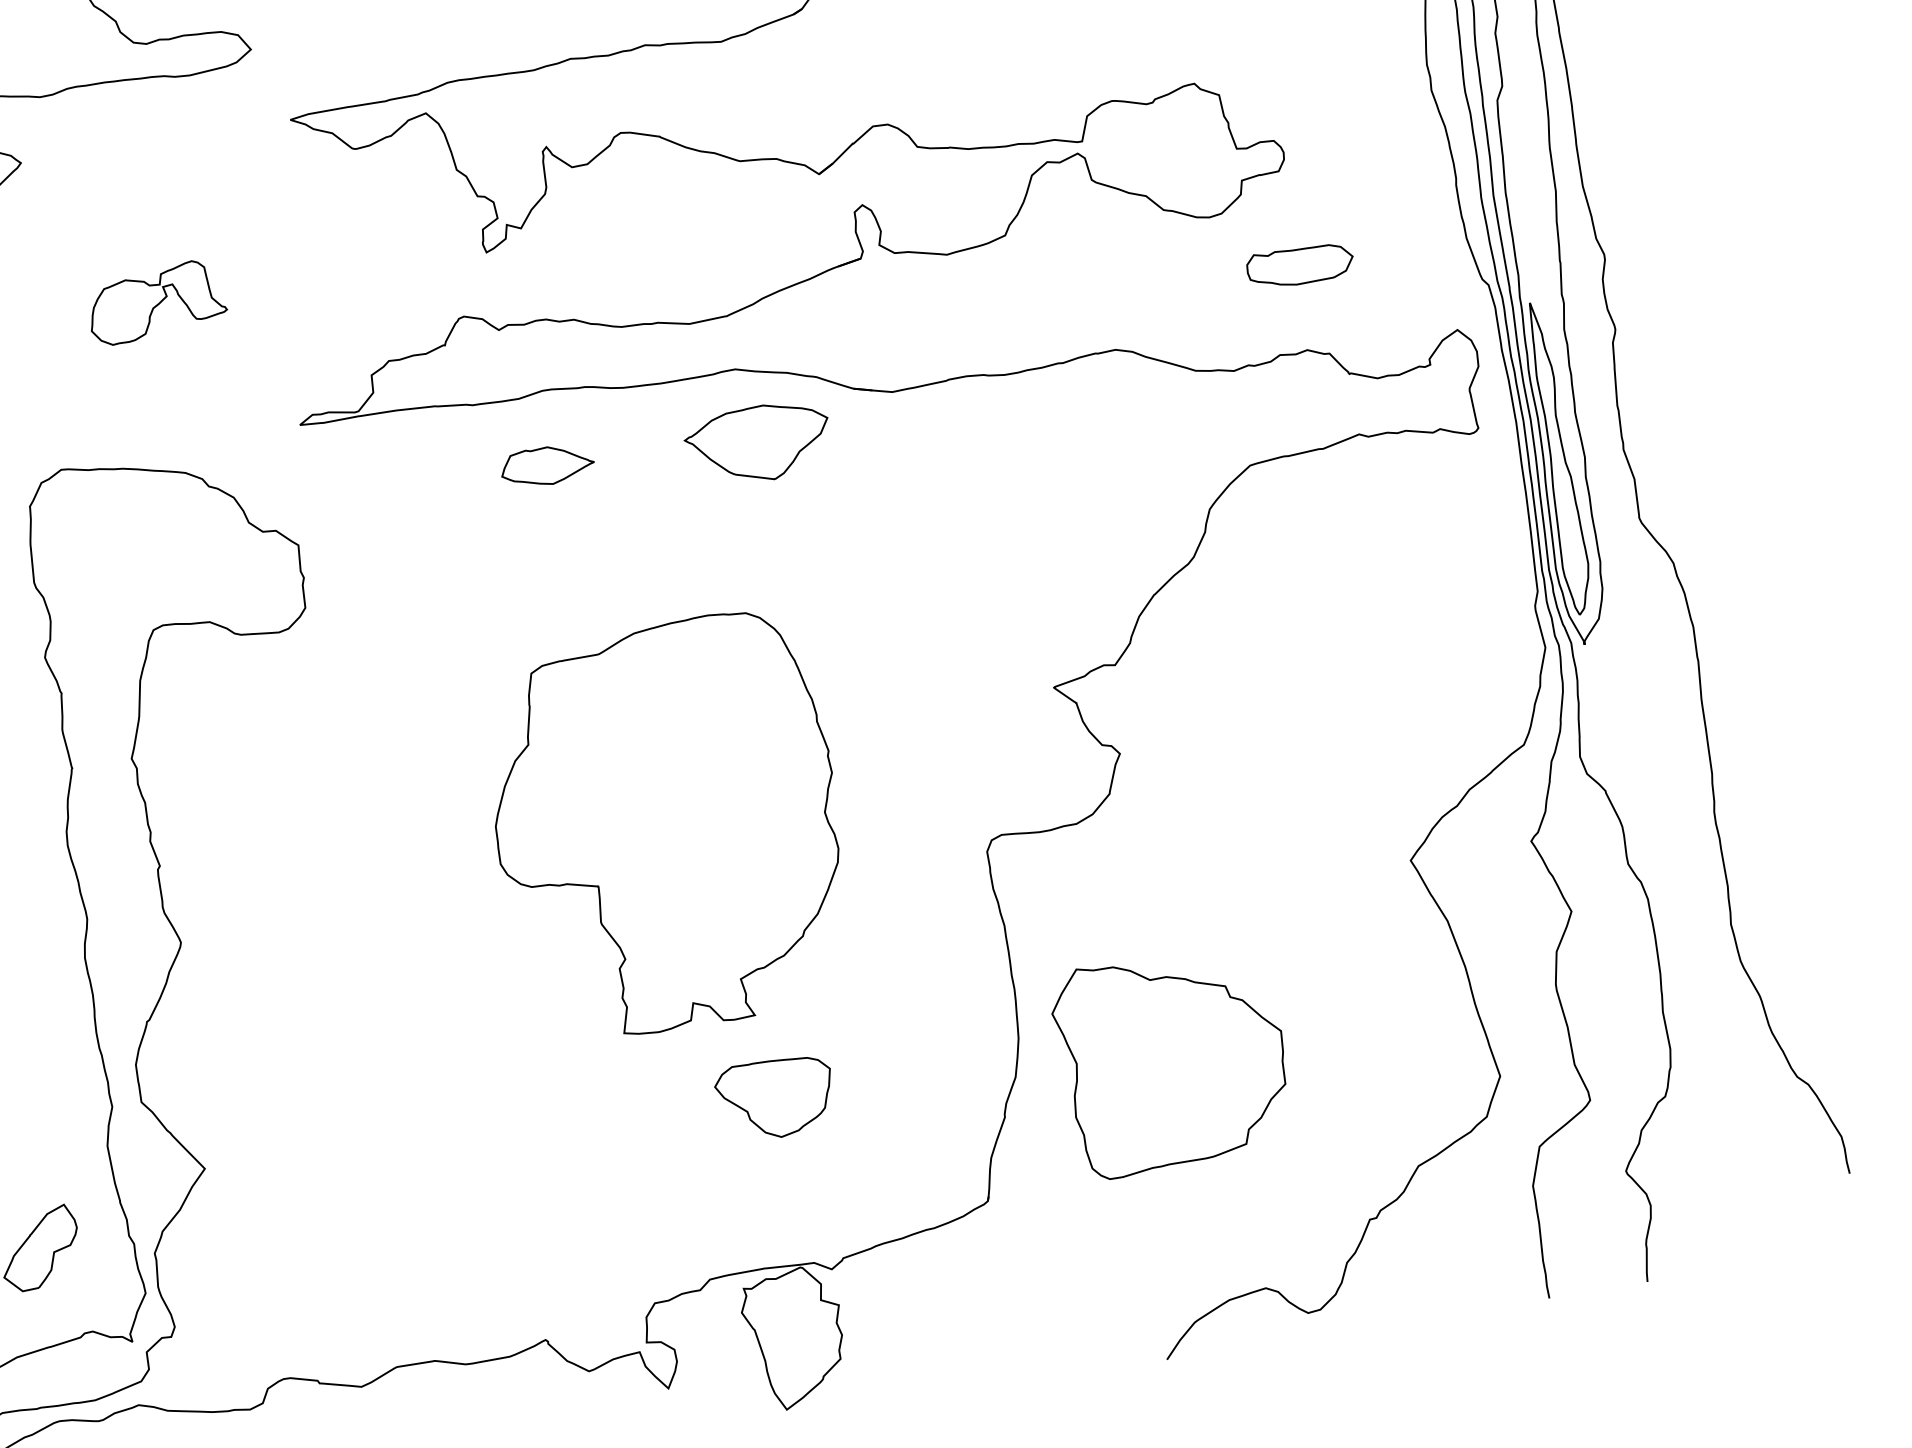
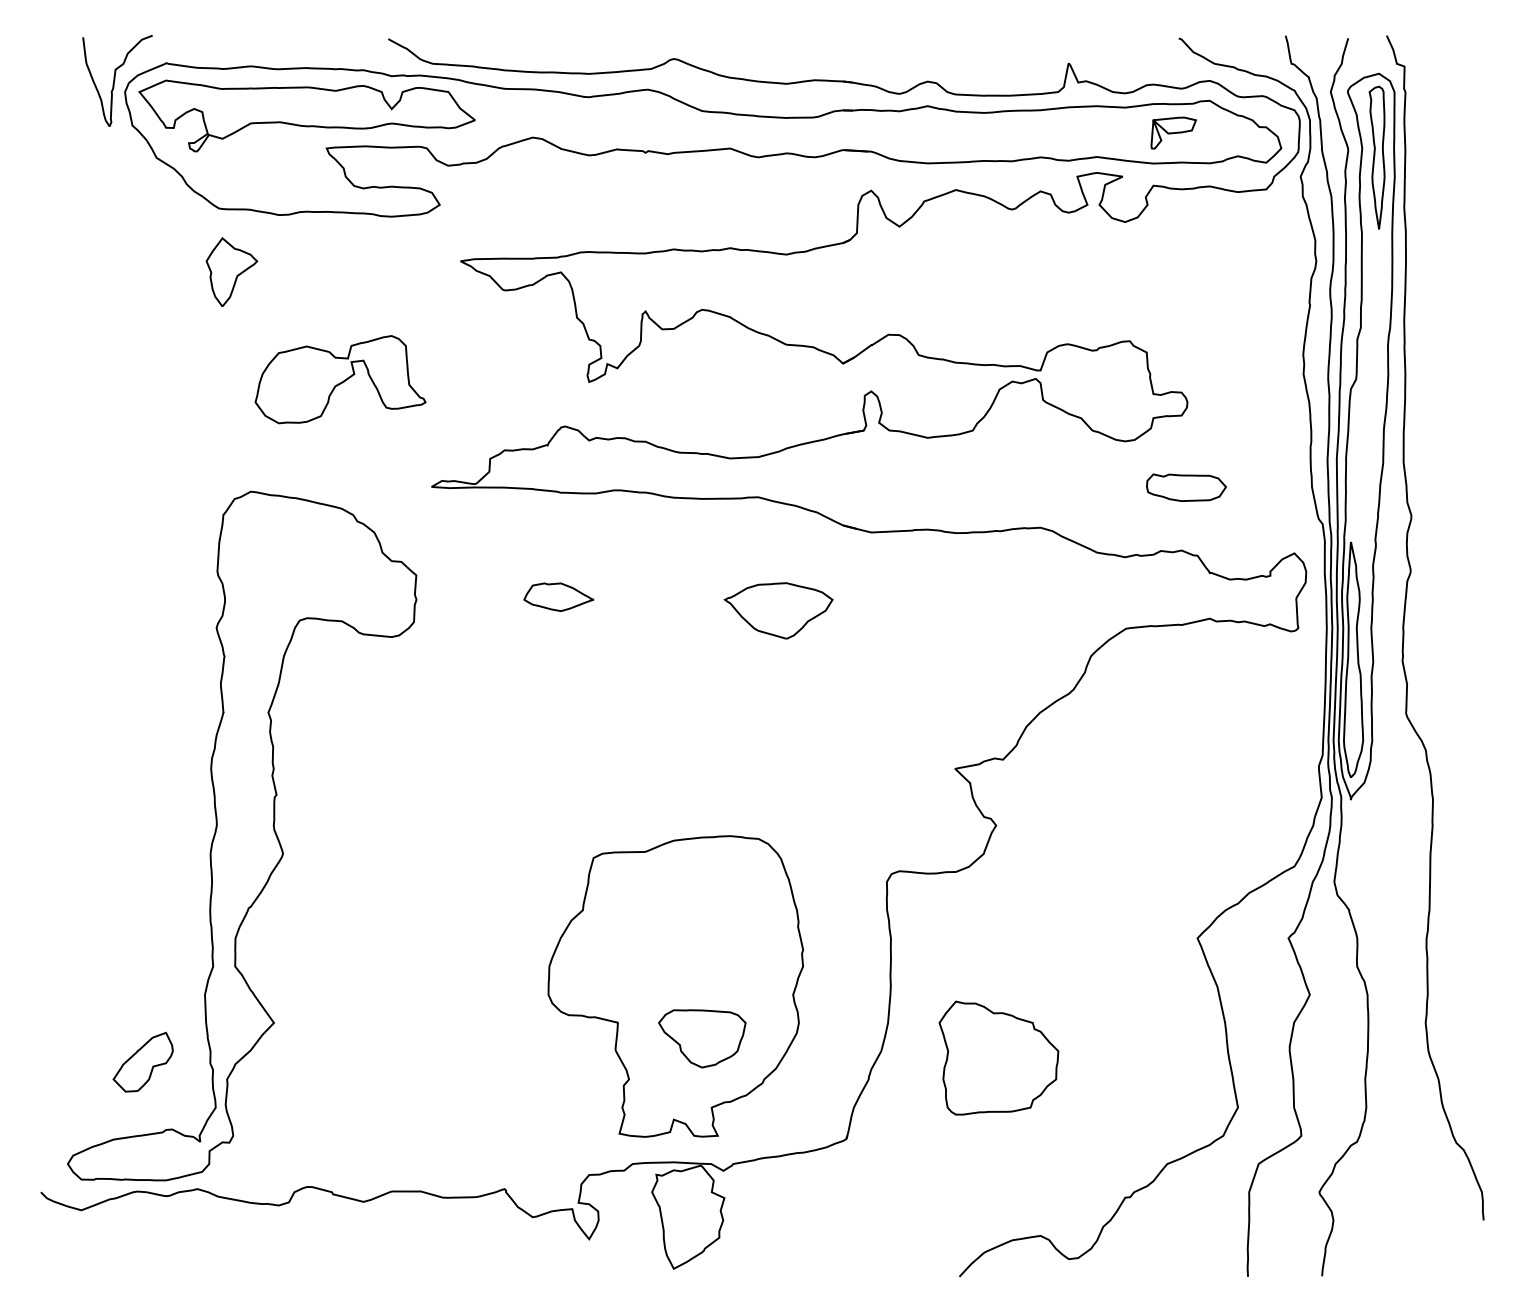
part: (156, 301) -> (340, 379), size x1.67
part: (758, 443) -> (778, 610), moved
part: (546, 465) -> (558, 596), moved
part: (667, 826) -> (675, 986), moved
part: (1172, 1060) -> (998, 1057), size x0.71

